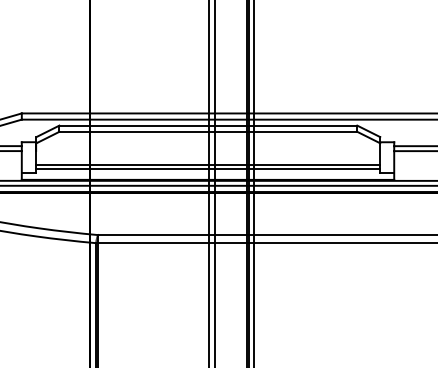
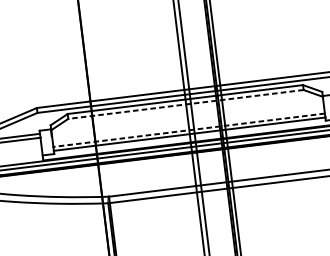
line: (208, 131) -> (186, 104), solid -> dashed
line: (208, 164) -> (189, 130), solid -> dashed

